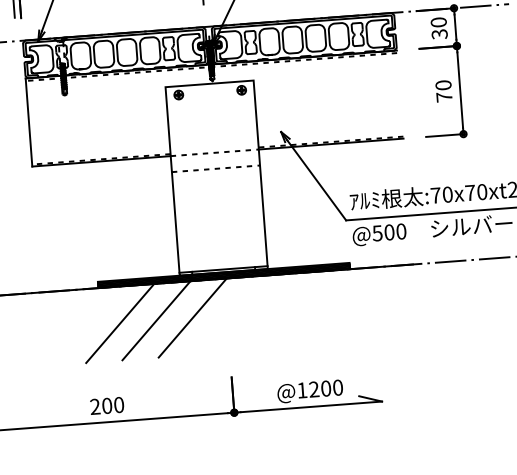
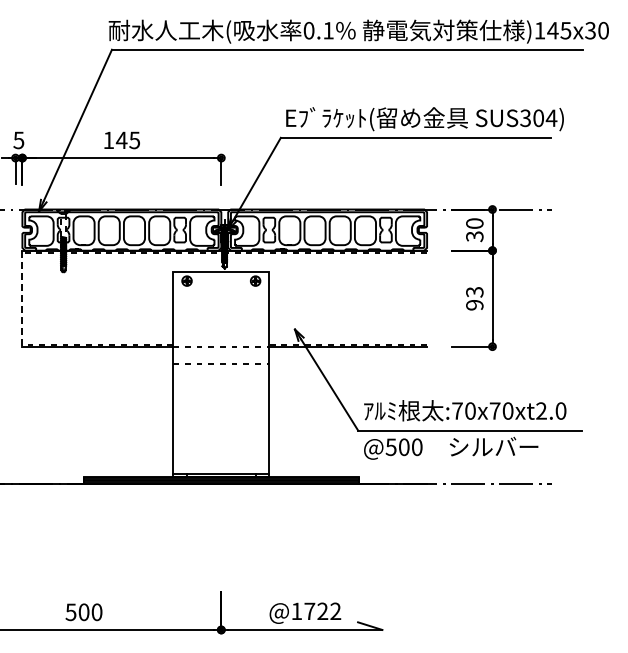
text: (443, 91) -> (474, 298), 70 -> 93
line: (29, 123) -> (22, 299), solid -> dashed
line: (192, 317) -> (183, 523), removed
line: (156, 320) -> (144, 523), removed
line: (119, 323) -> (104, 523), removed
text: (325, 388) -> (322, 611), @1200 -> @1722
text: (94, 407) -> (70, 612), 200 -> 500

